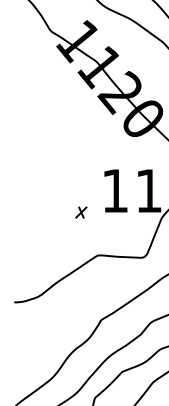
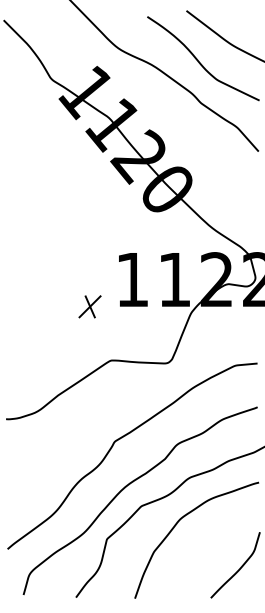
part: (80, 212) -> (89, 306), size x1.67

